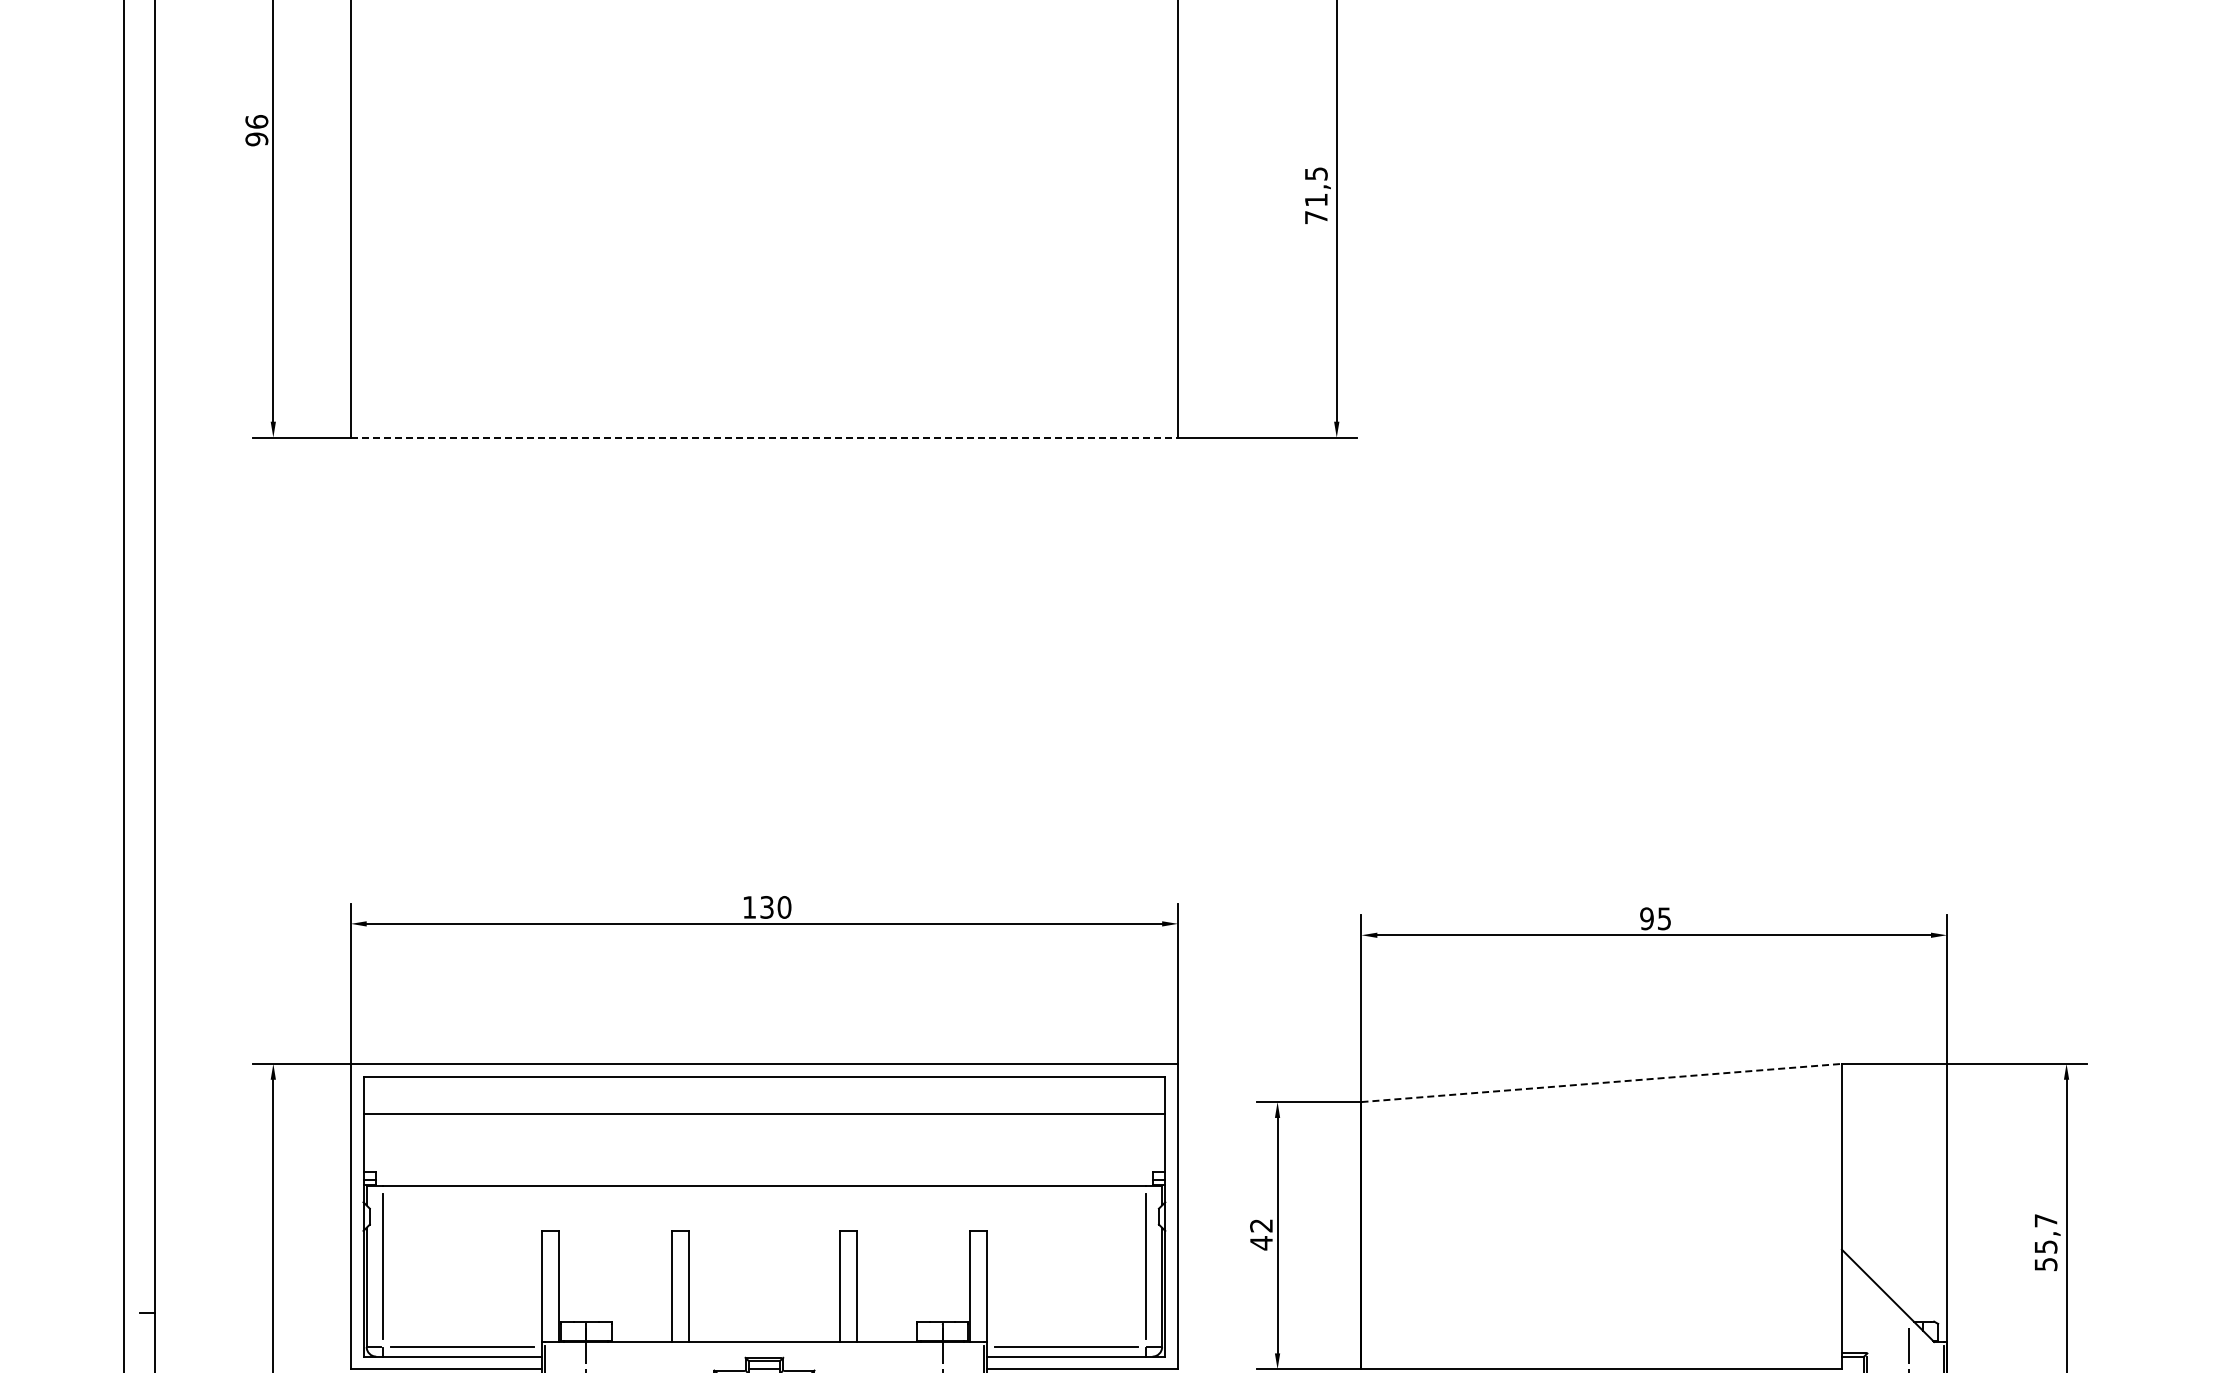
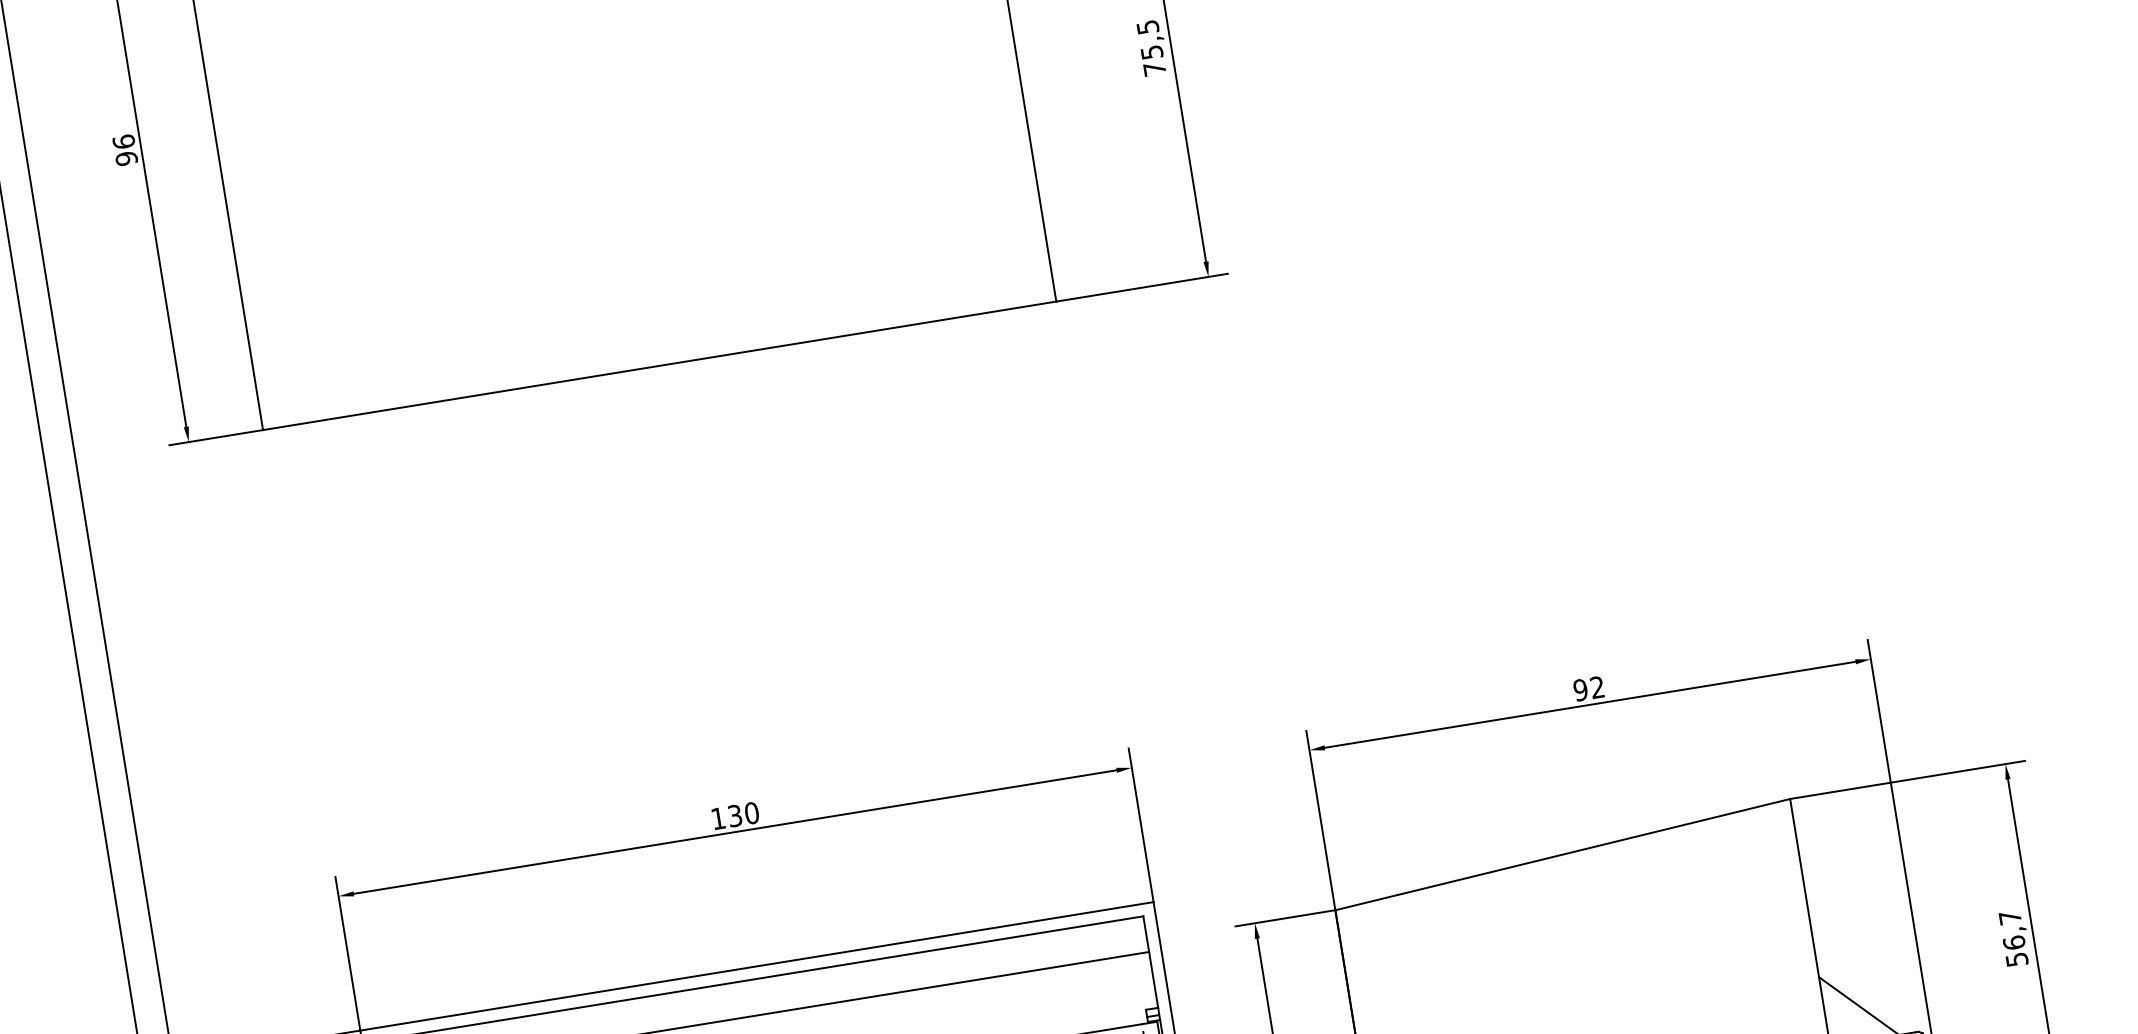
text: (1316, 199) -> (1152, 51), 71,5 -> 75,5
line: (764, 437) -> (659, 365), dashed -> solid
text: (1663, 918) -> (1596, 687), 95 -> 92
line: (1601, 1082) -> (1562, 854), dashed -> solid
text: (2045, 1246) -> (2013, 942), 55,7 -> 56,7

